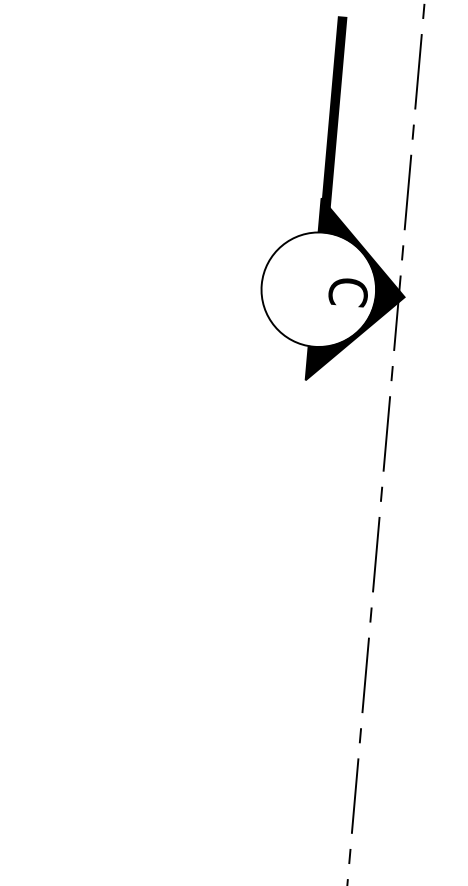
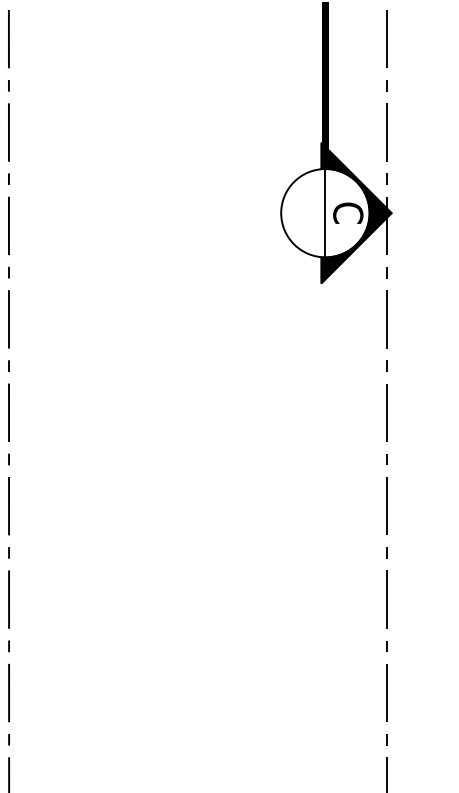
line: (318, 290) -> (325, 213), added

